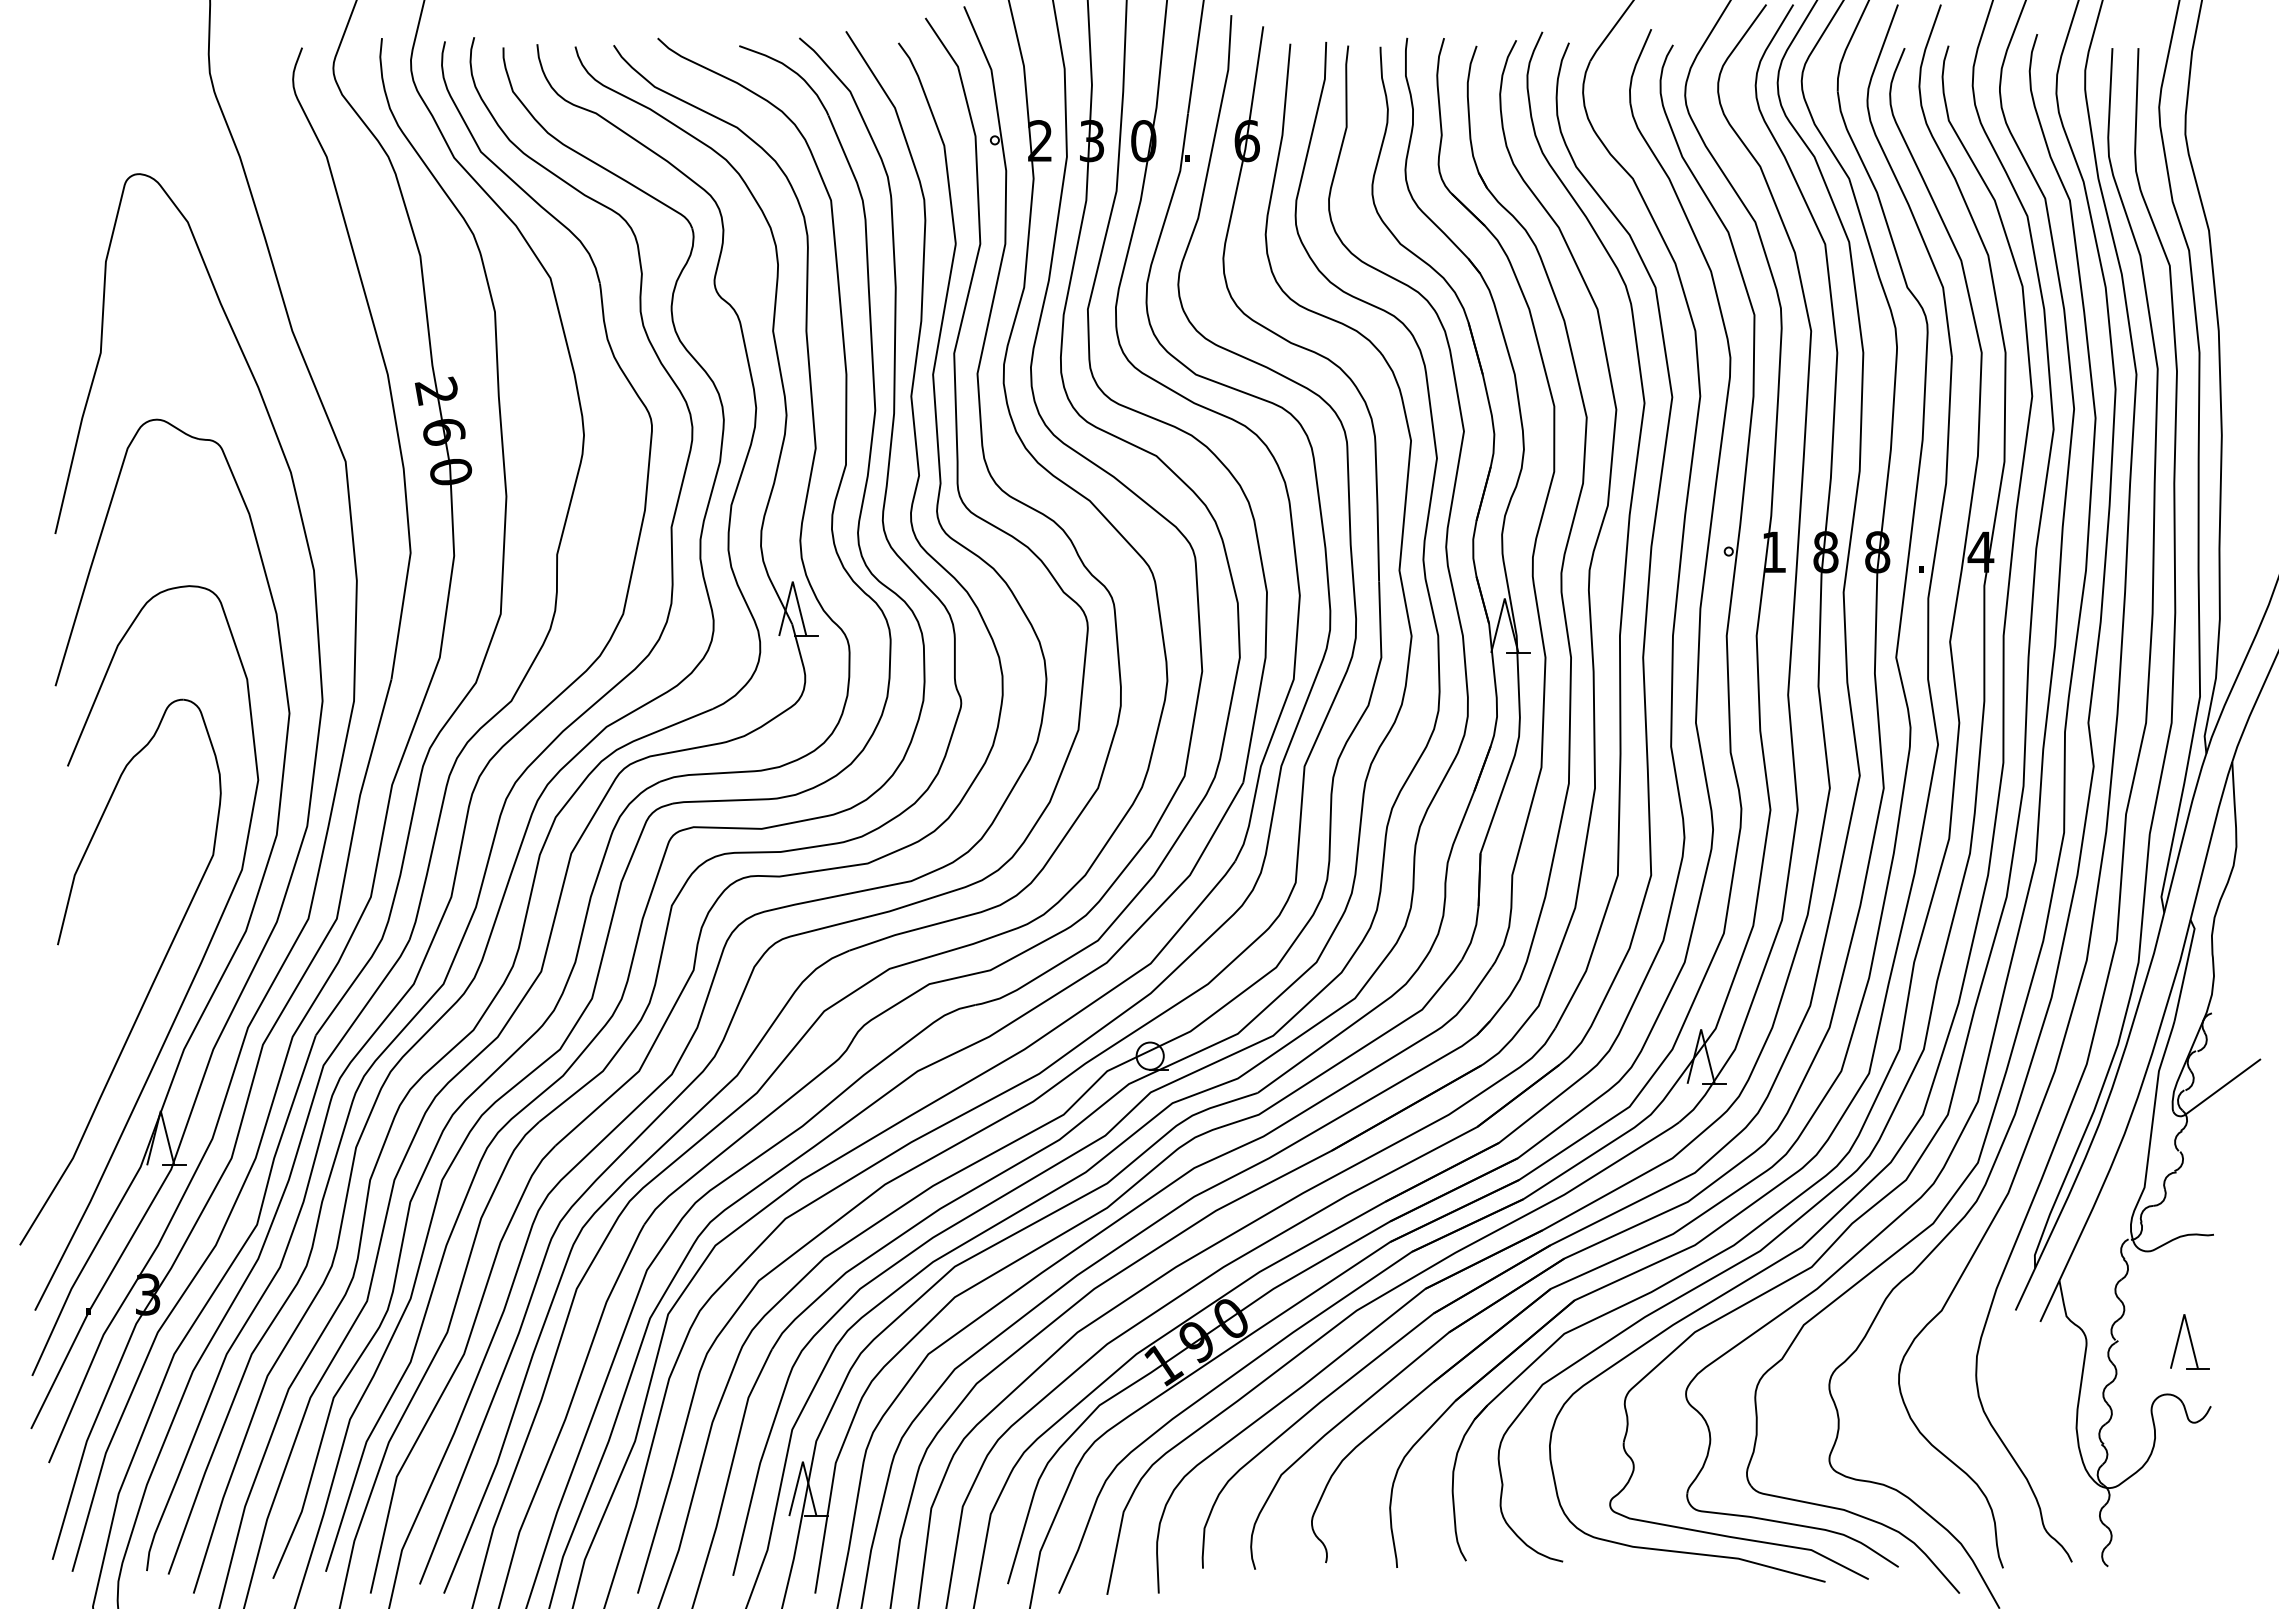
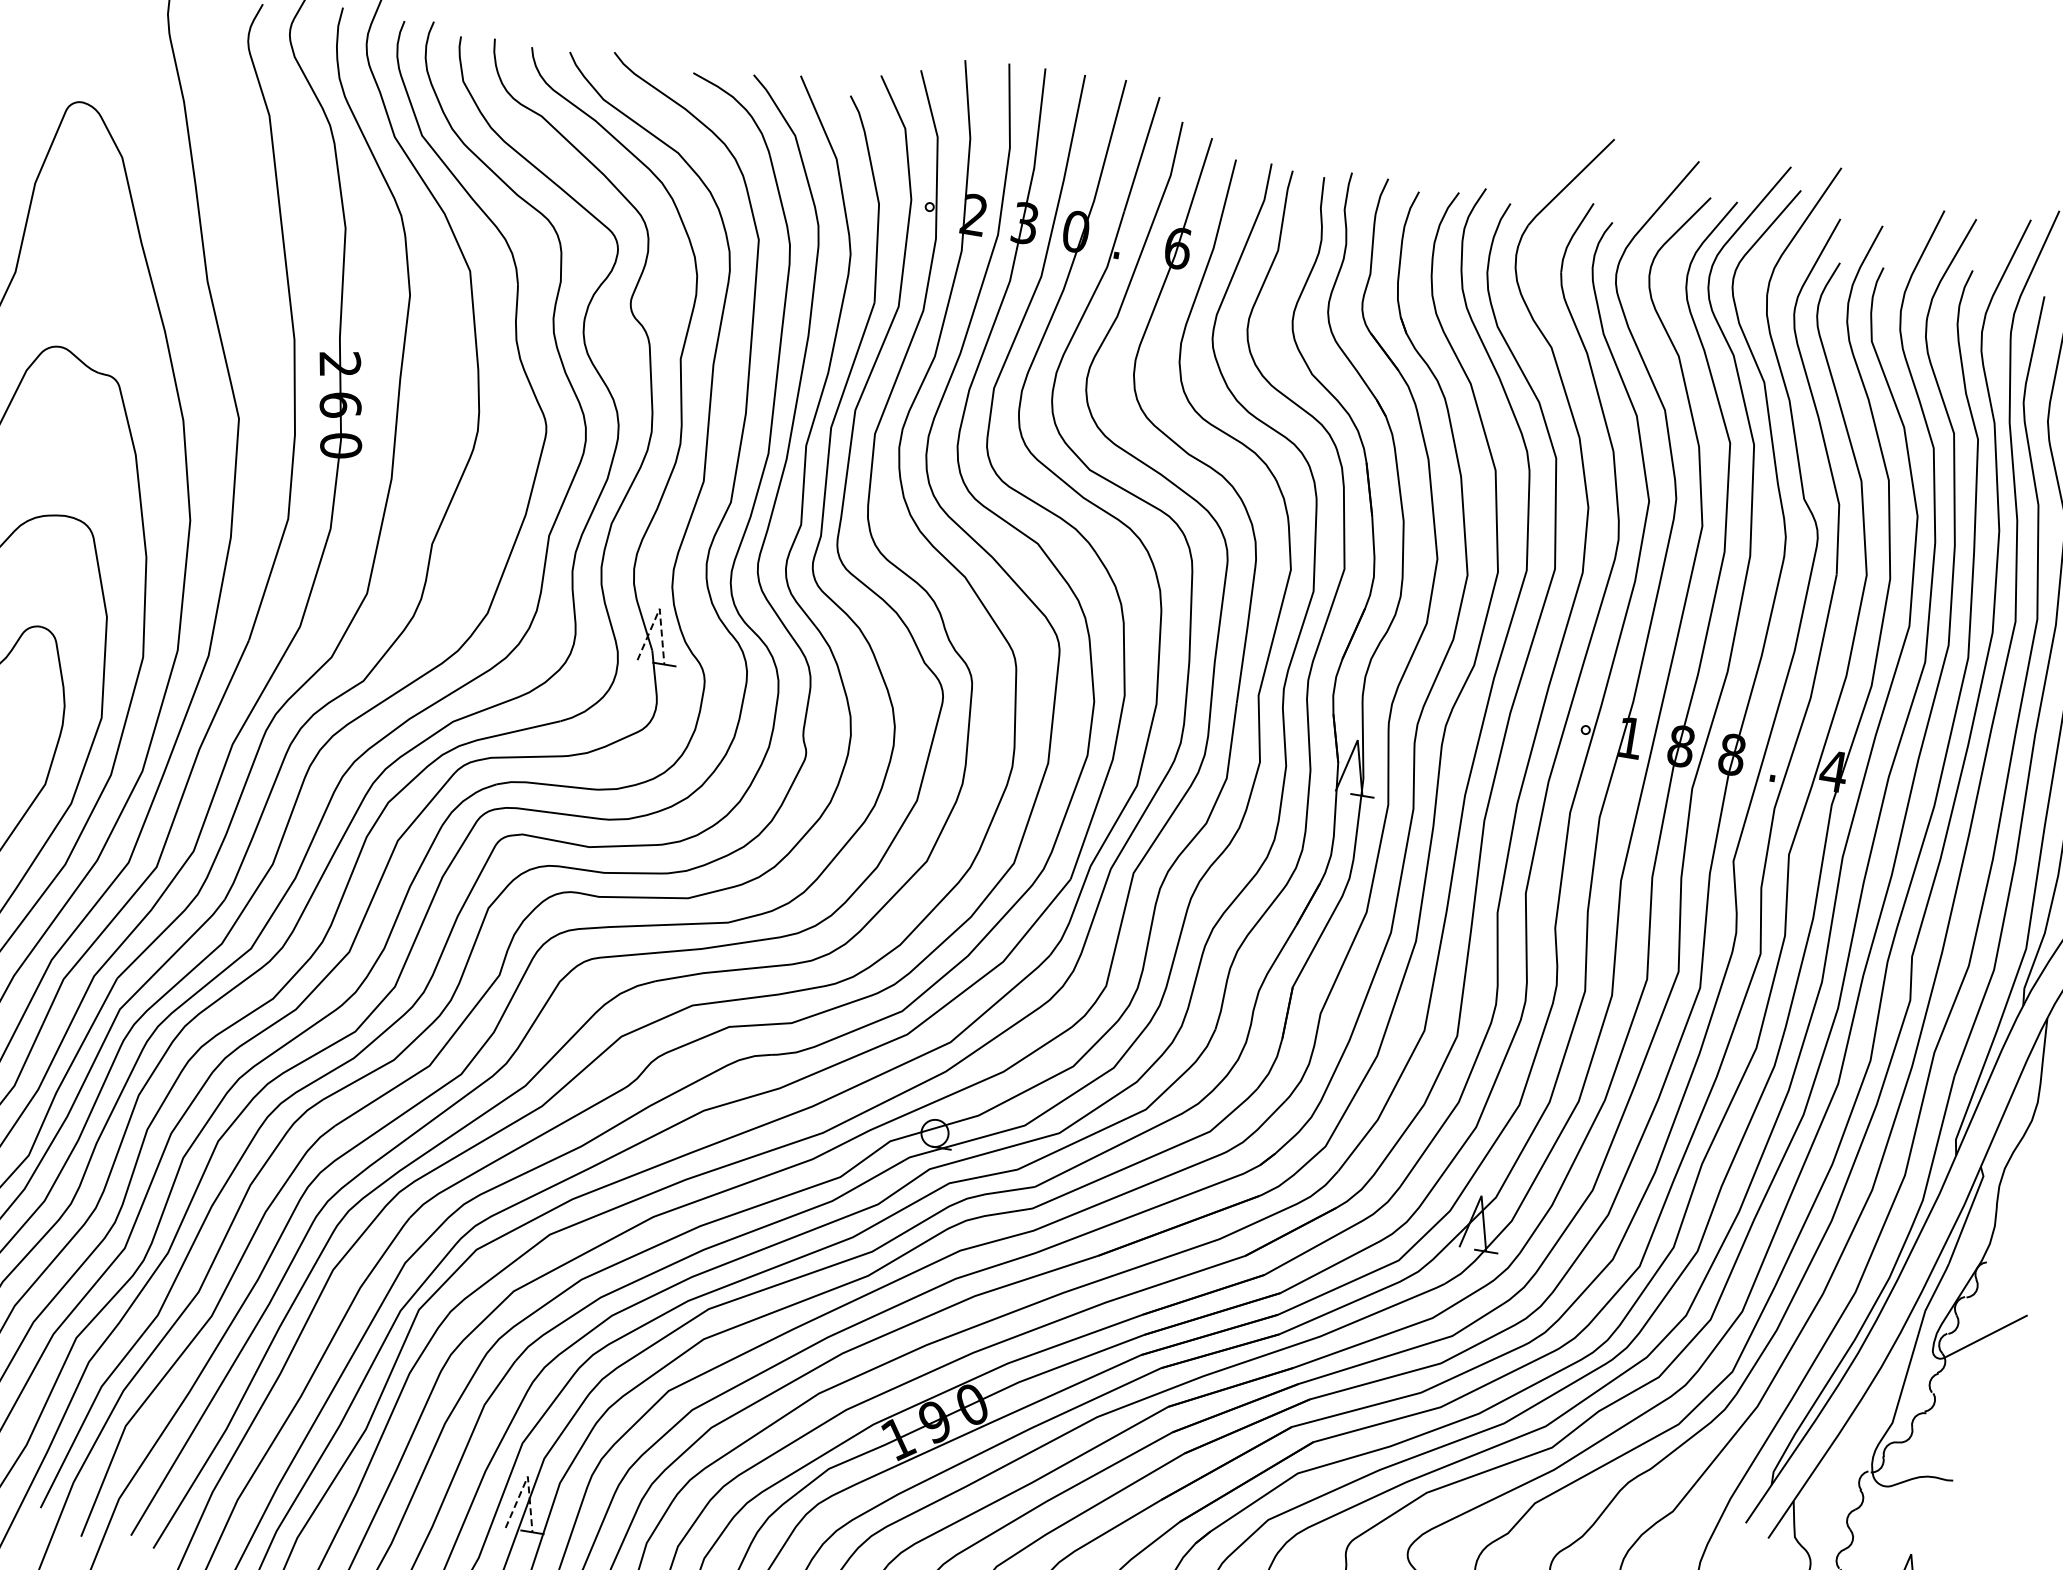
line: (792, 581) -> (659, 608), solid -> dashed
line: (802, 1461) -> (527, 1476), solid -> dashed

